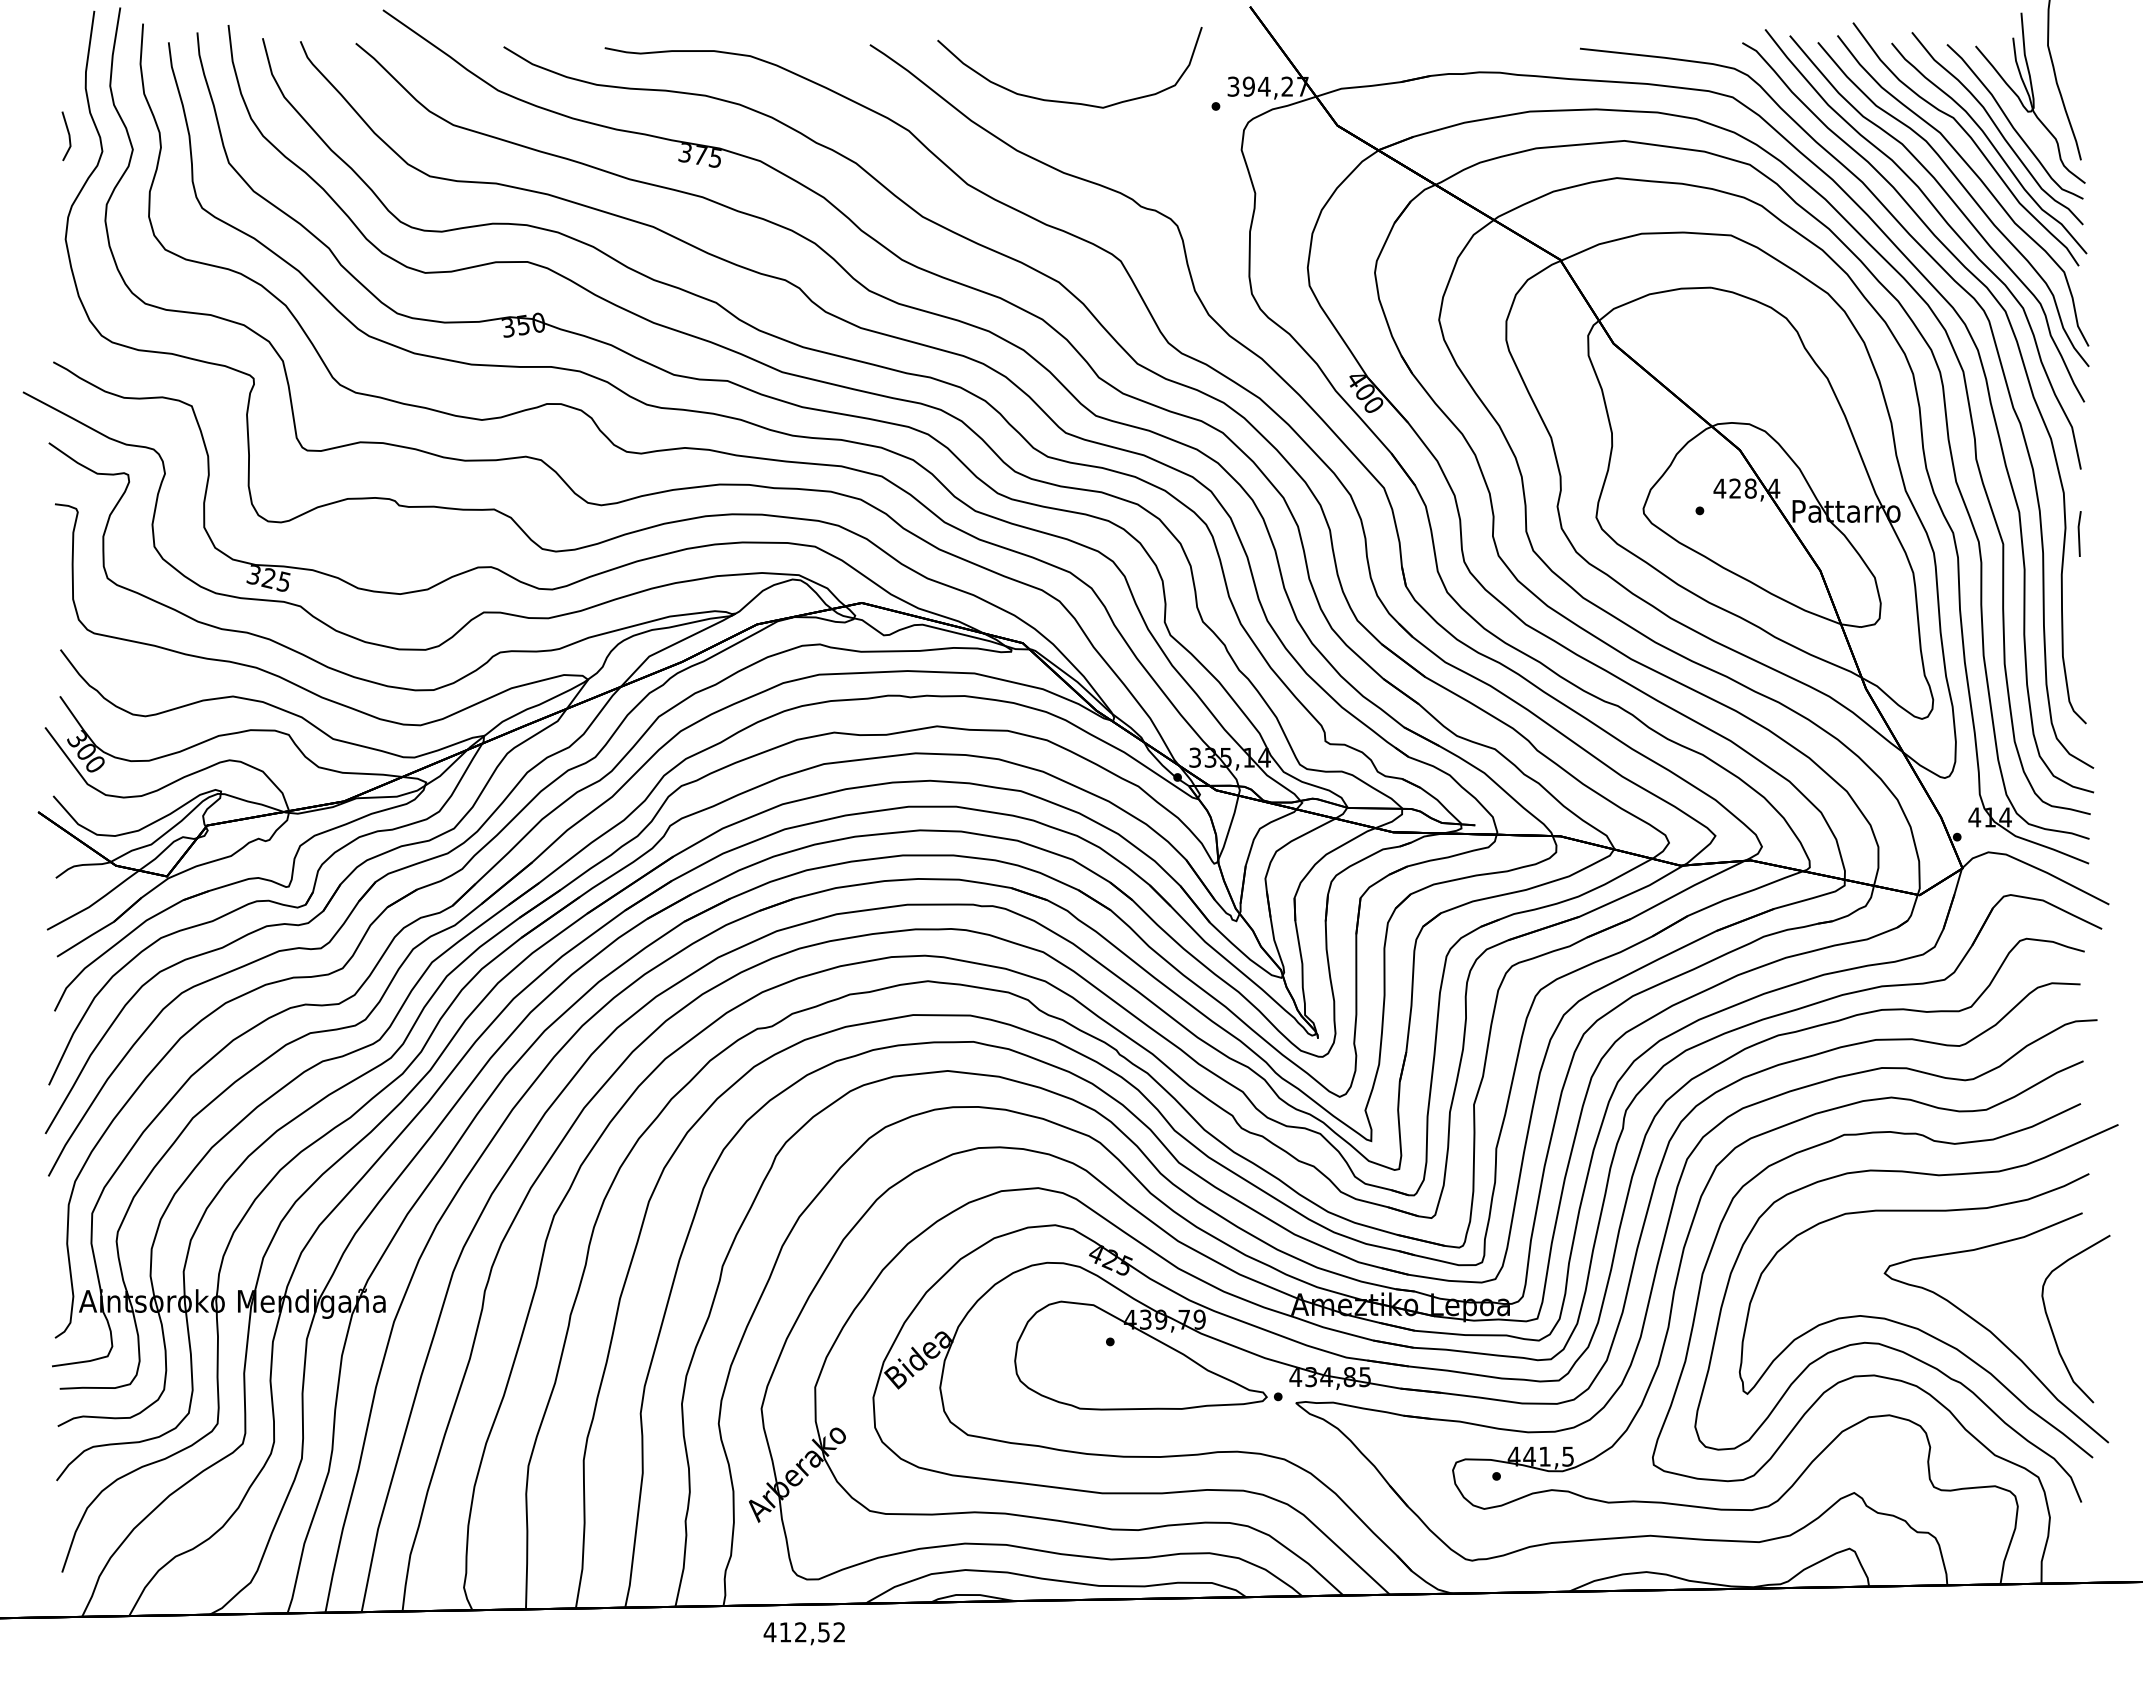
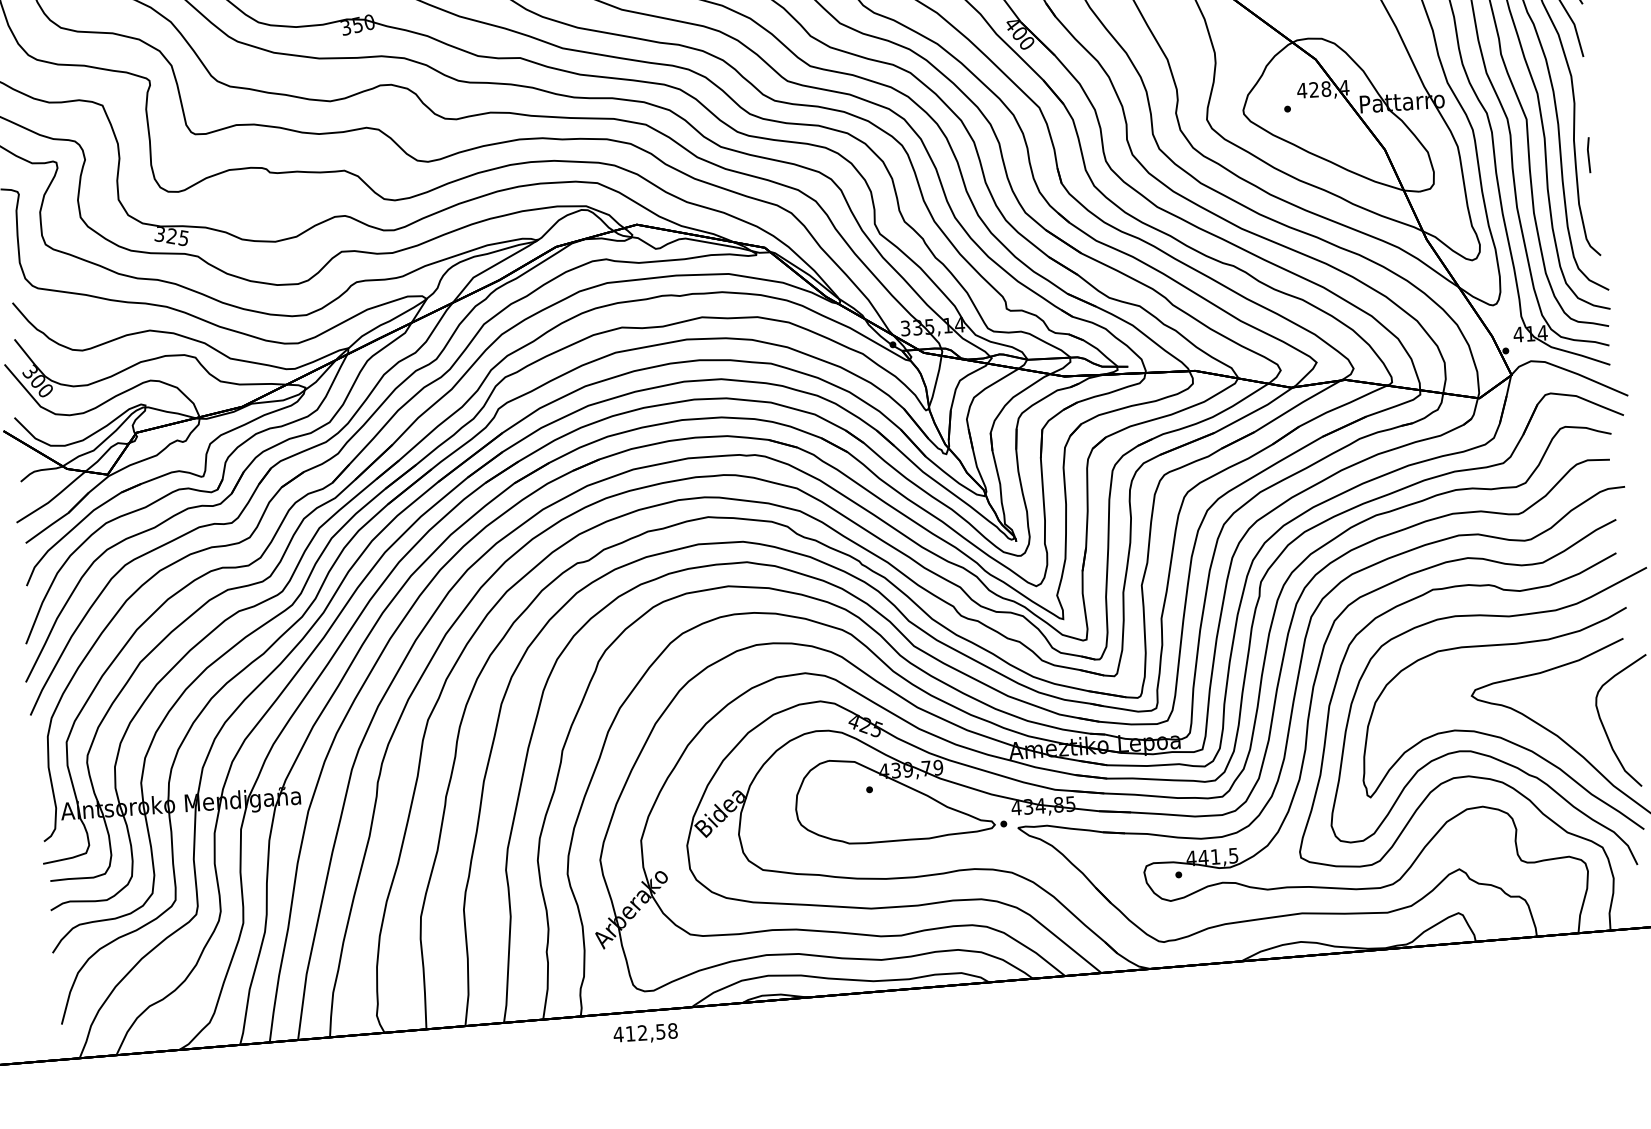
line: (2079, 533) -> (1588, 154), moved
text: (839, 1632) -> (672, 1031), 412,52 -> 412,58

